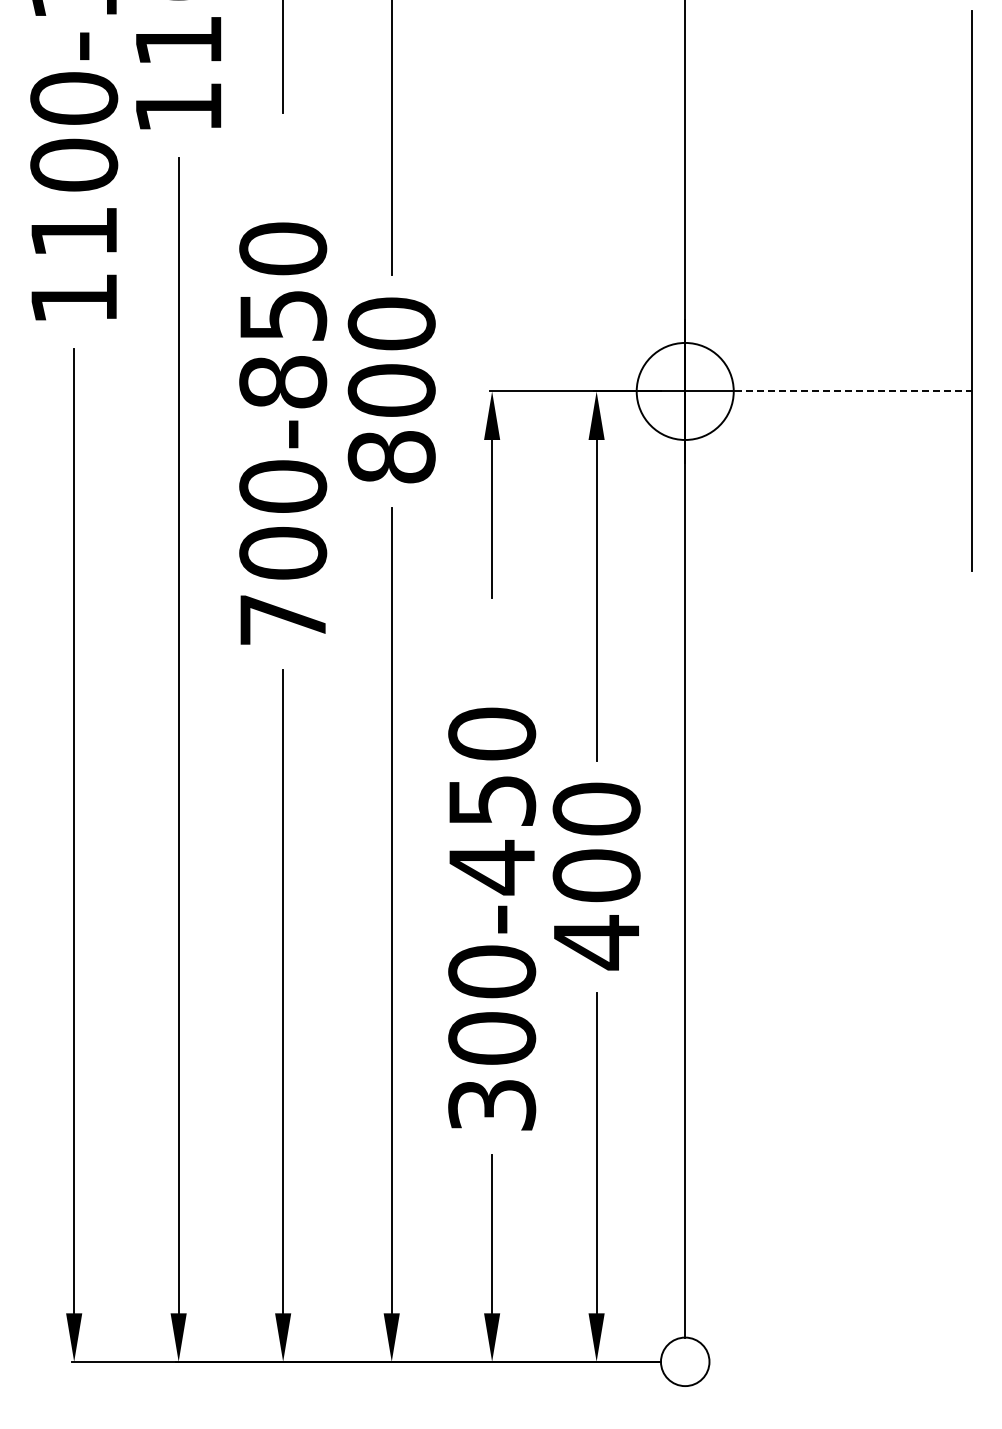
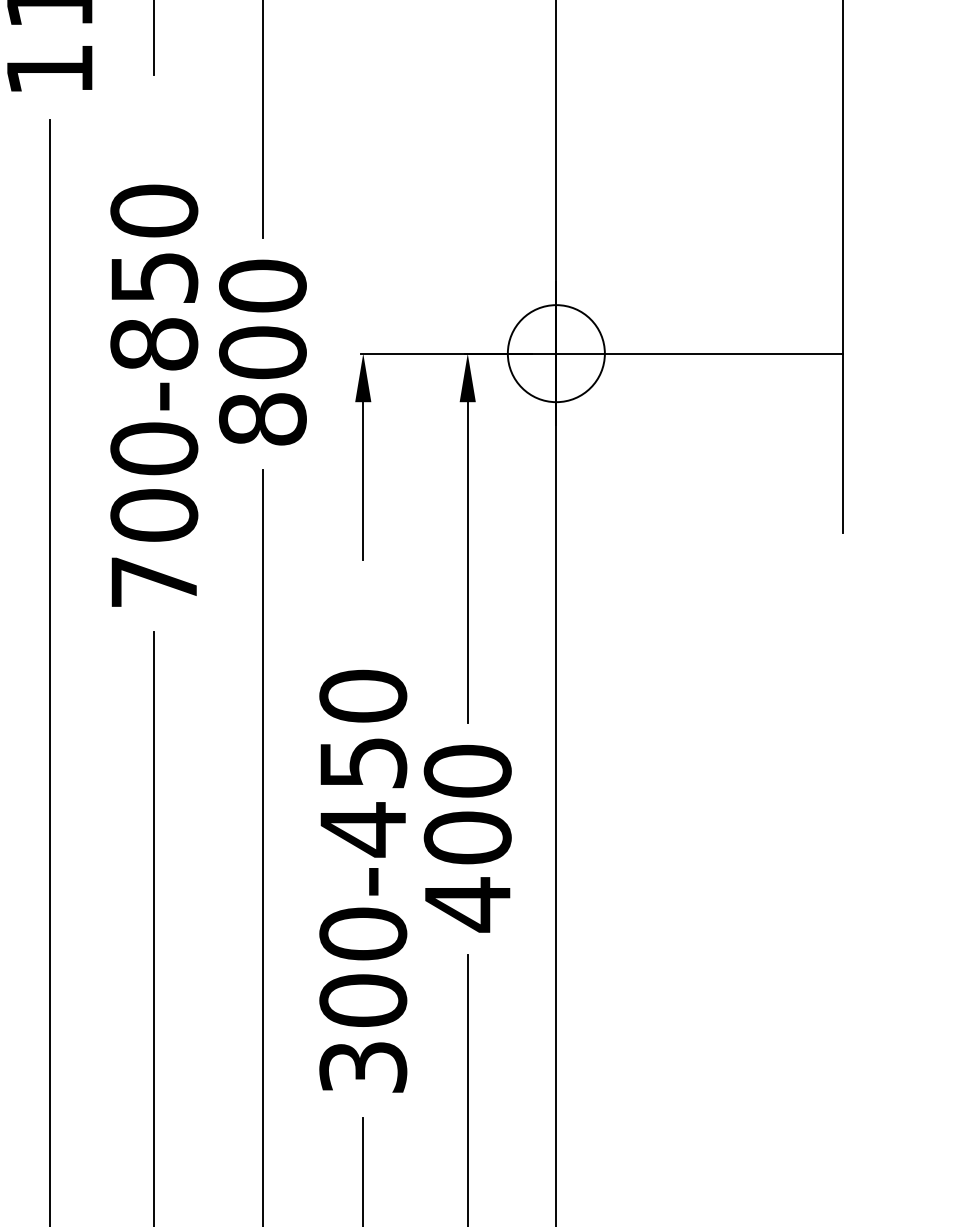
line: (854, 391) -> (725, 353), dashed -> solid

